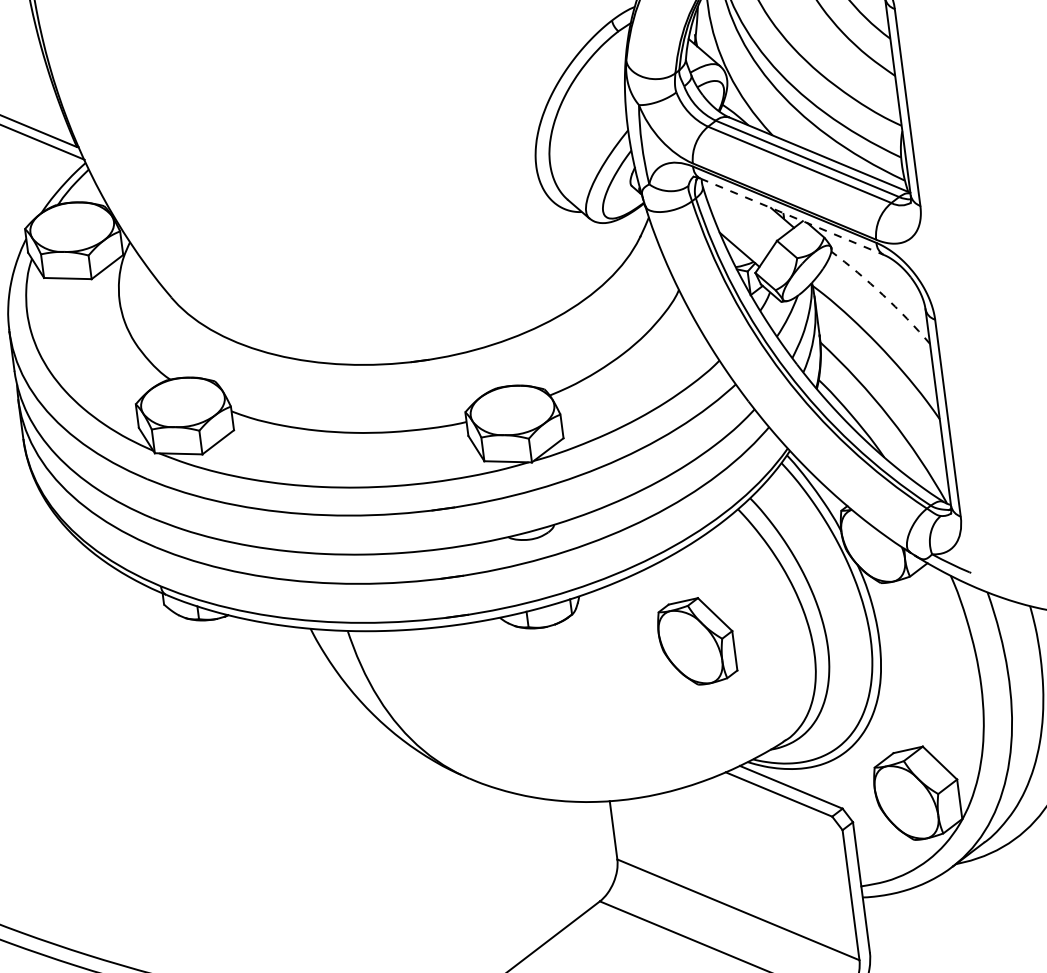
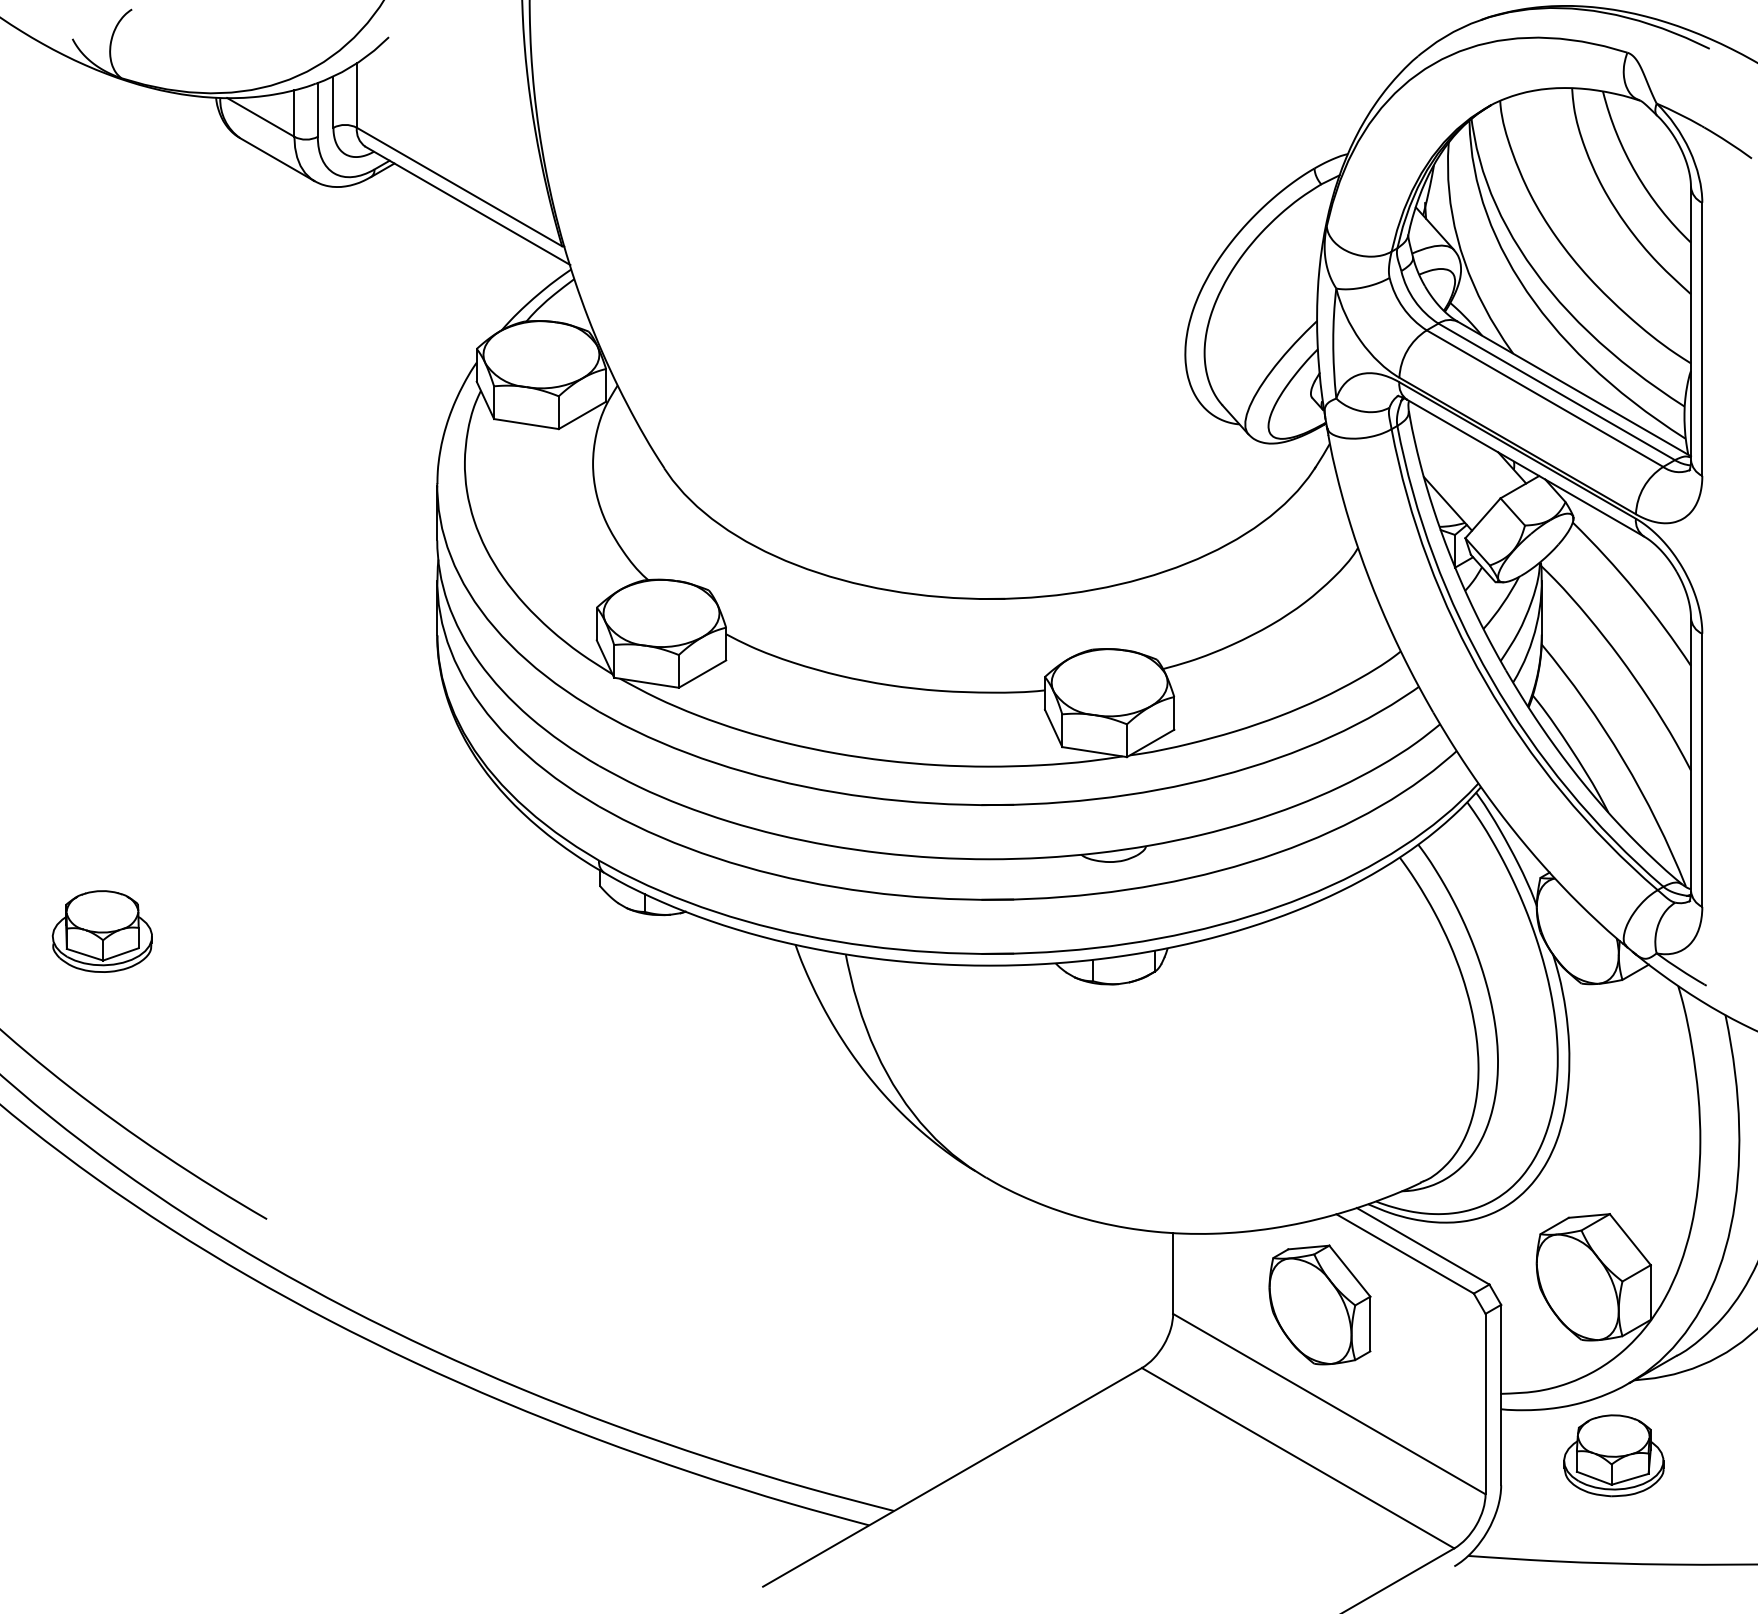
line: (792, 217) -> (1525, 468), dashed -> solid
arc: (883, 295) -> (1635, 591), dashed -> solid
part: (696, 641) -> (1319, 1304), moved
part: (948, 920) -> (1613, 1455), added

